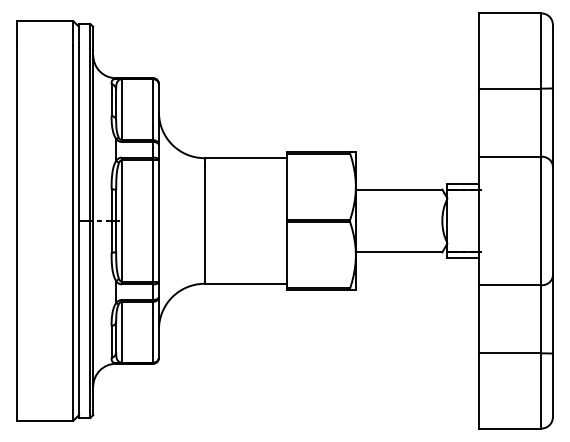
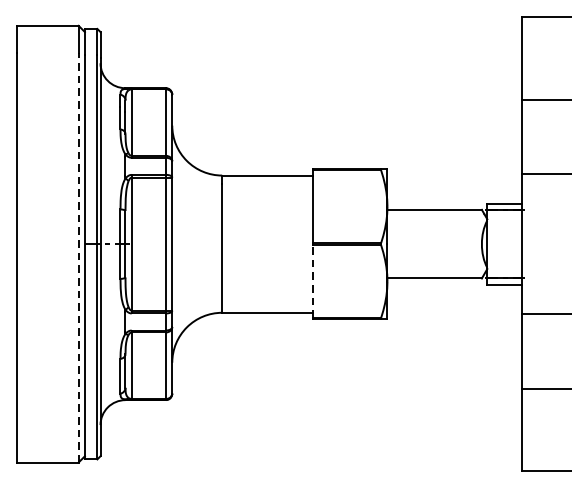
line: (73, 233) -> (78, 257), solid -> dashed
line: (287, 254) -> (312, 280), solid -> dashed

